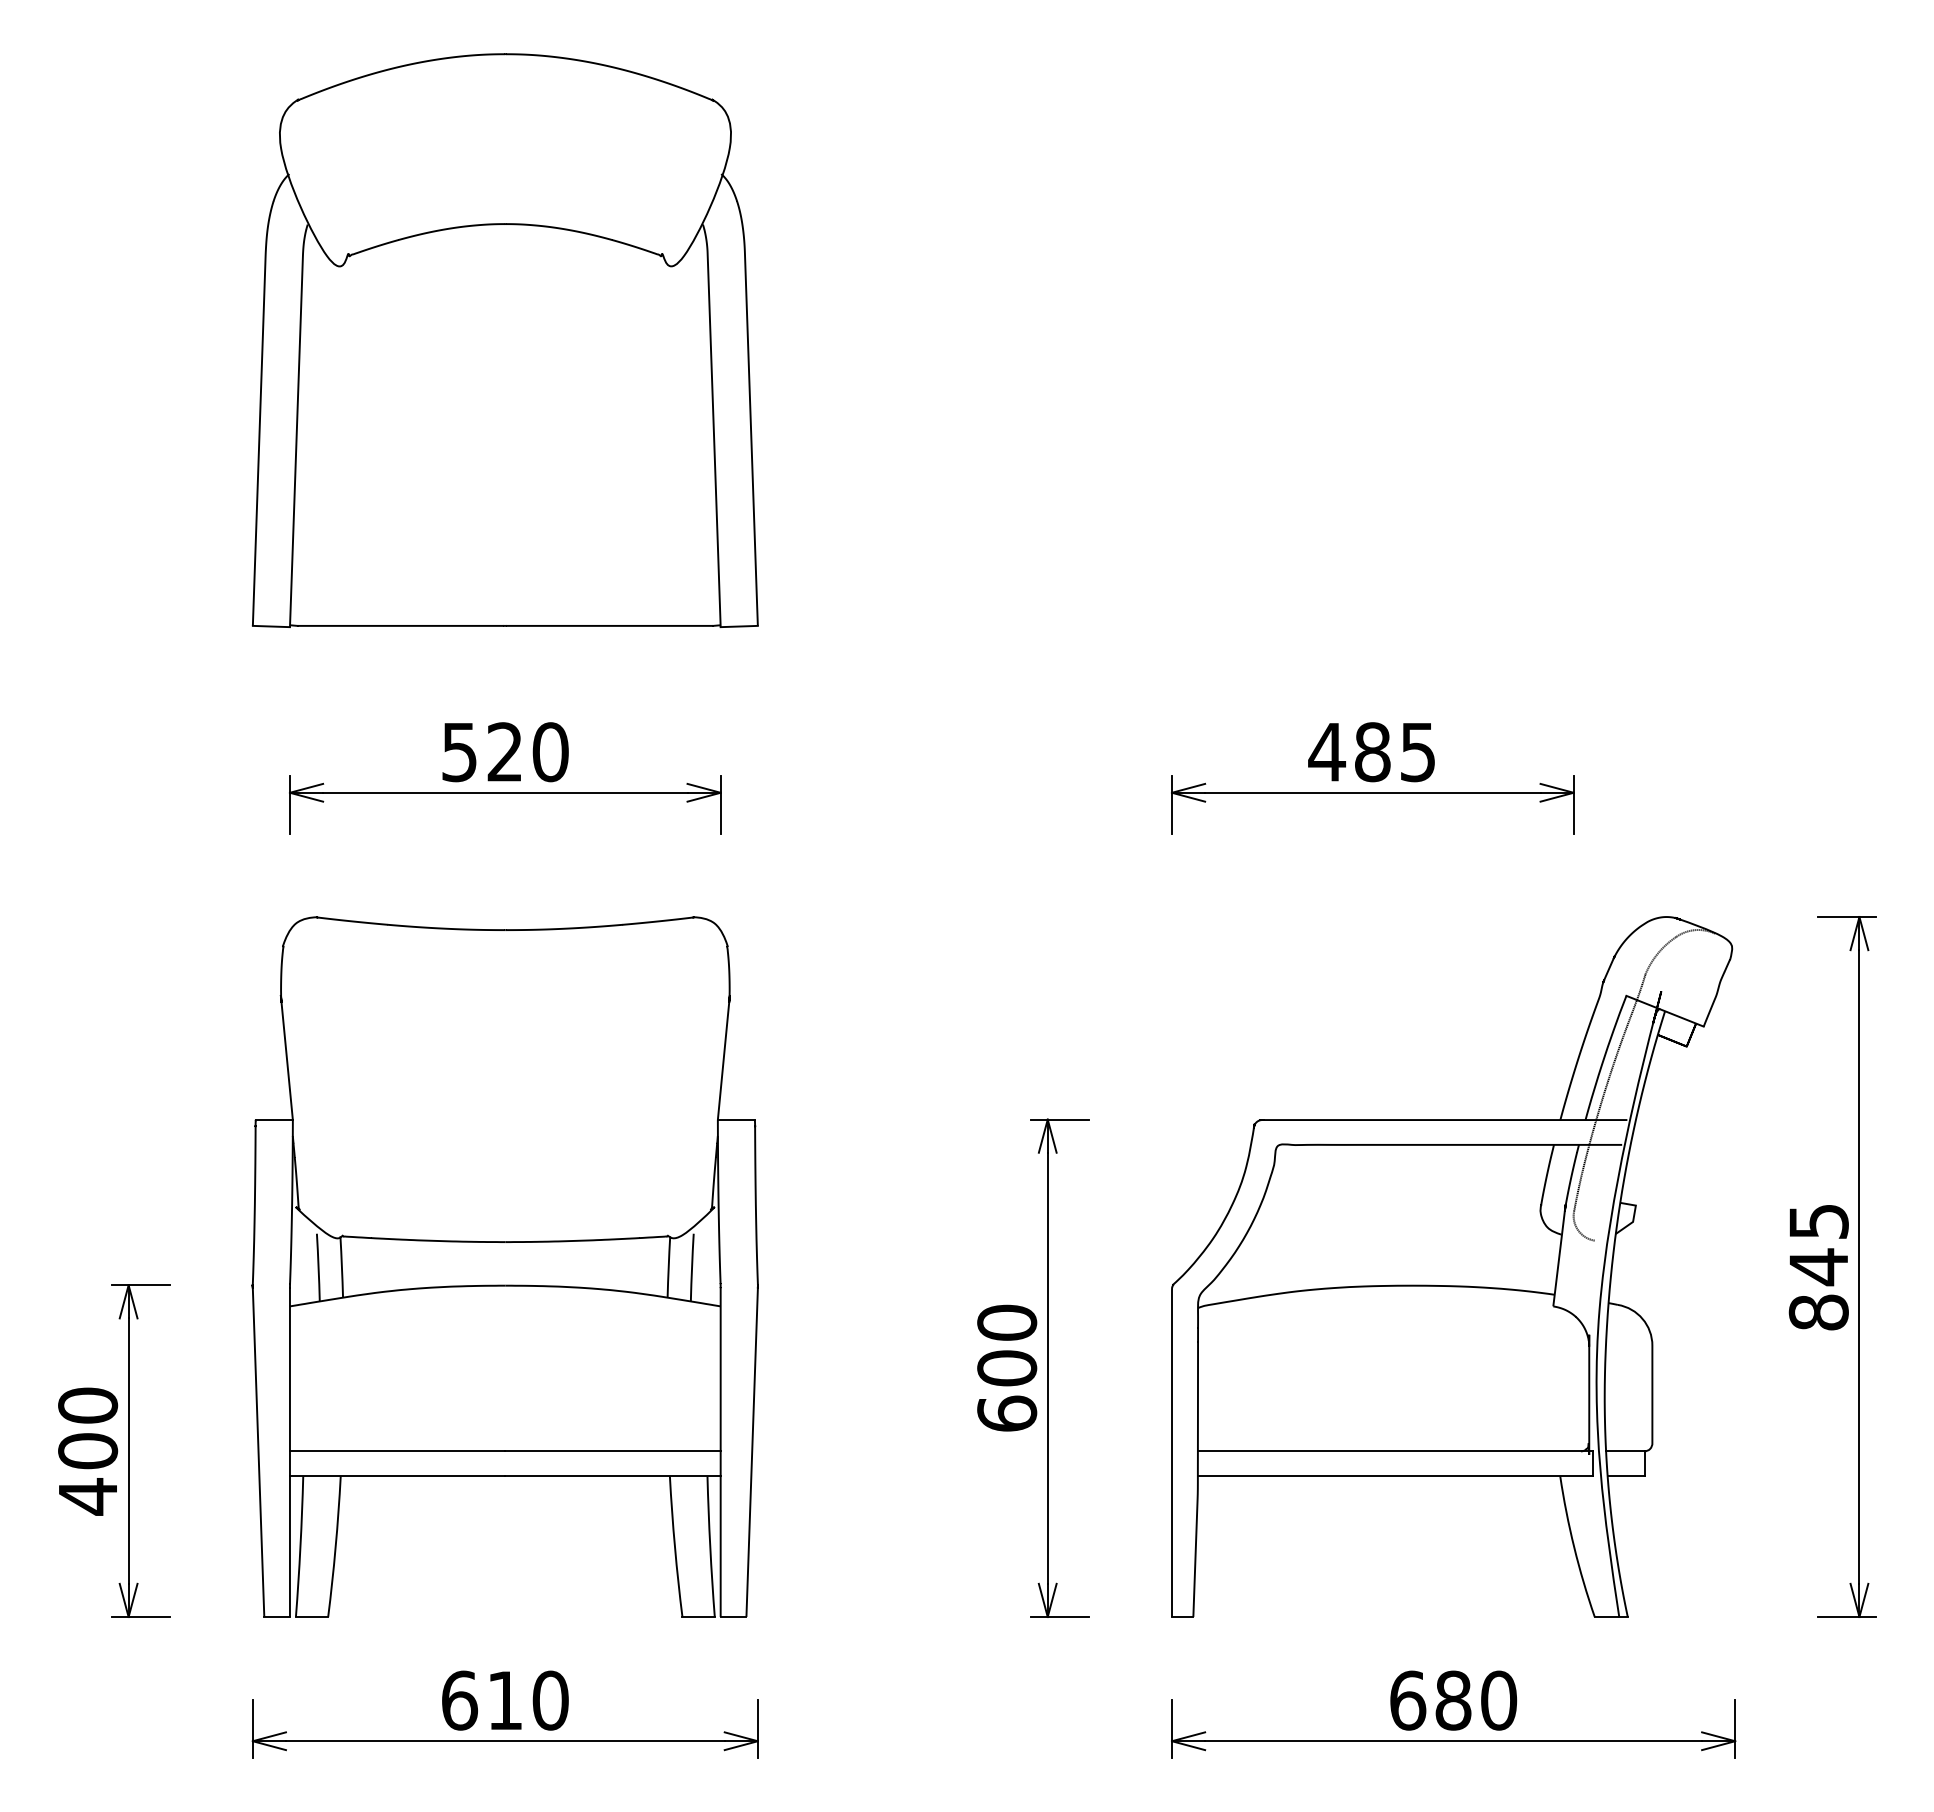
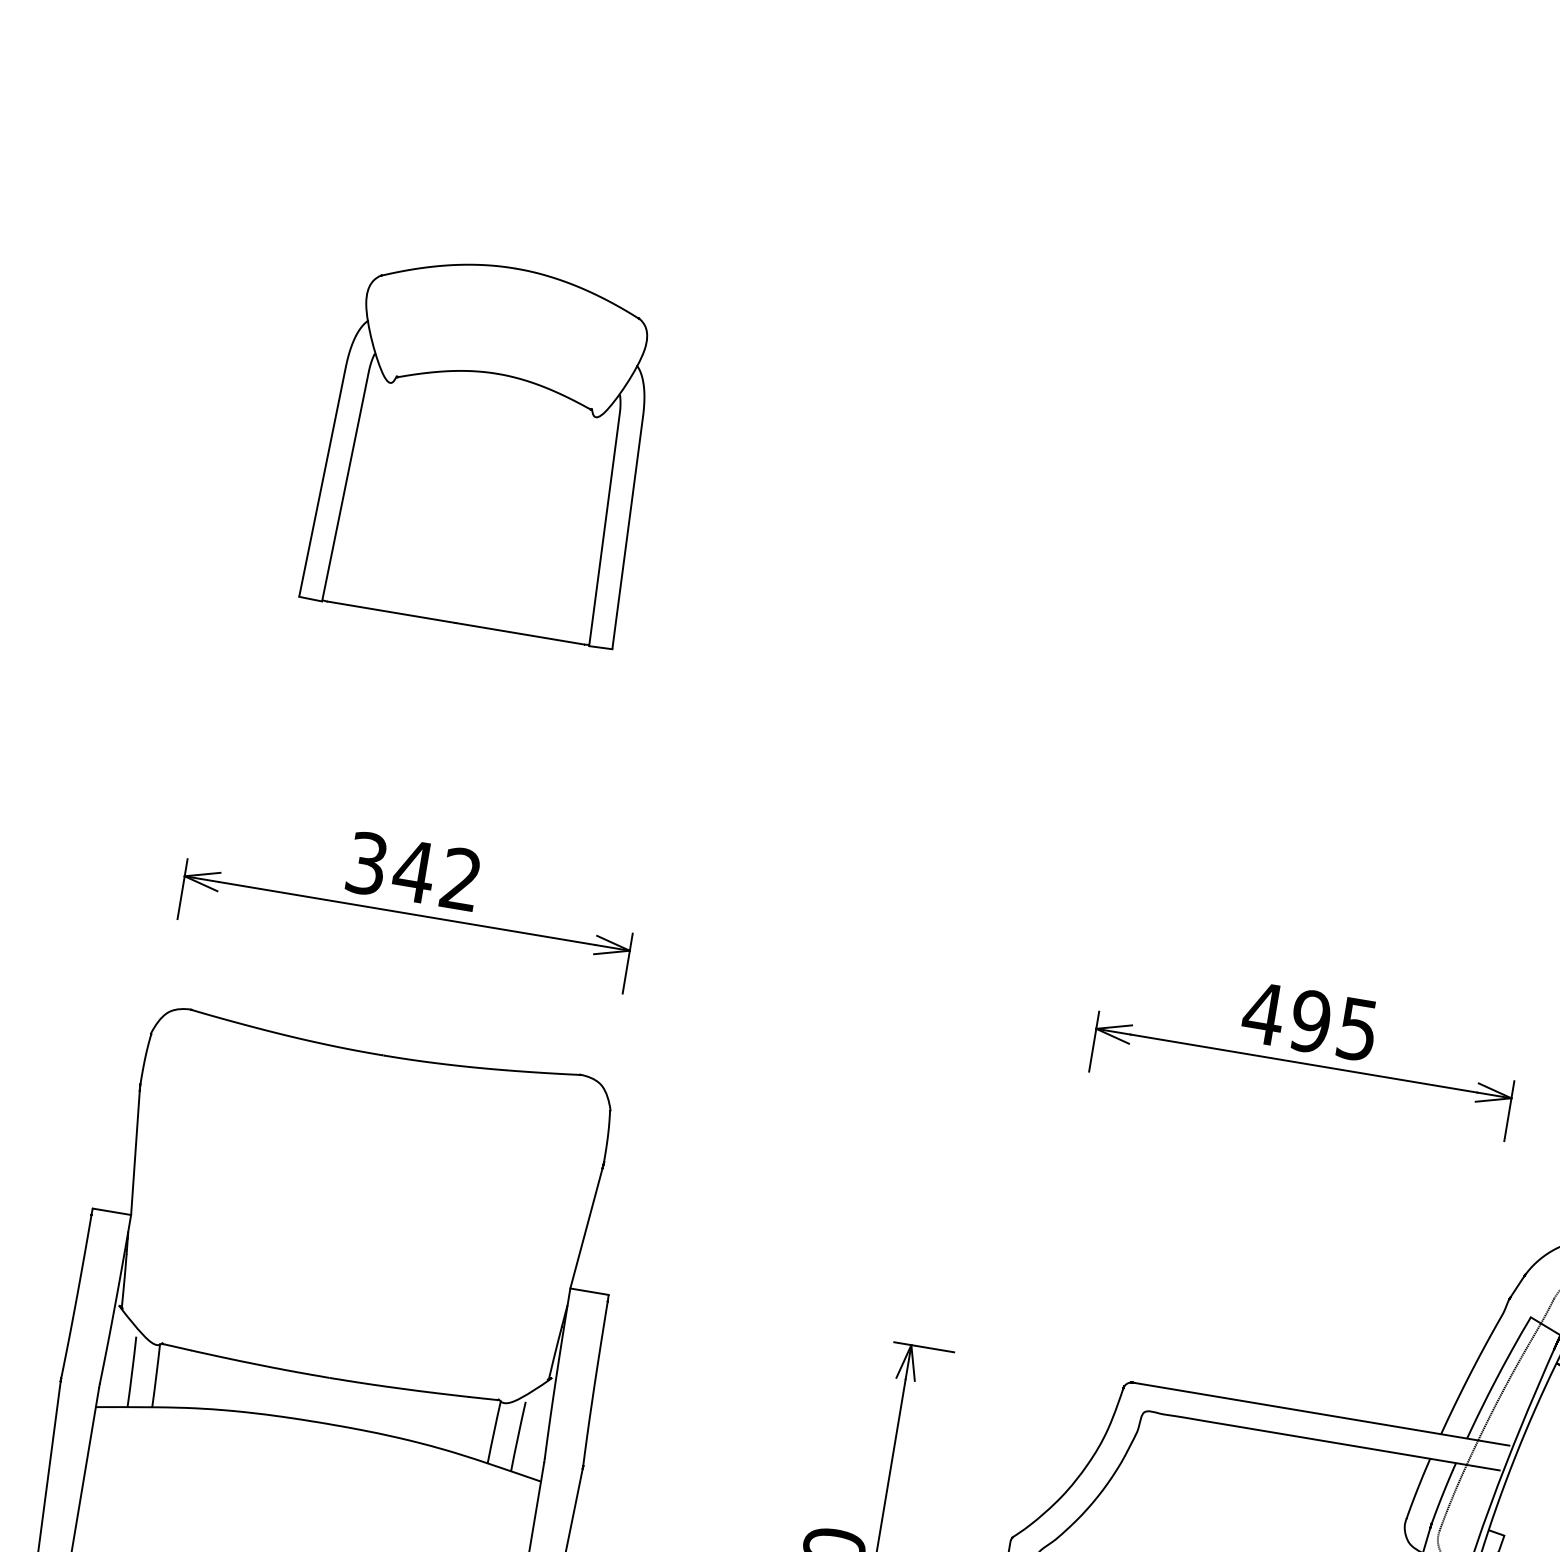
part: (504, 340) -> (484, 445), size x0.6
text: (505, 752) -> (414, 871), 520 -> 342
text: (1372, 752) -> (1310, 1021), 485 -> 495

